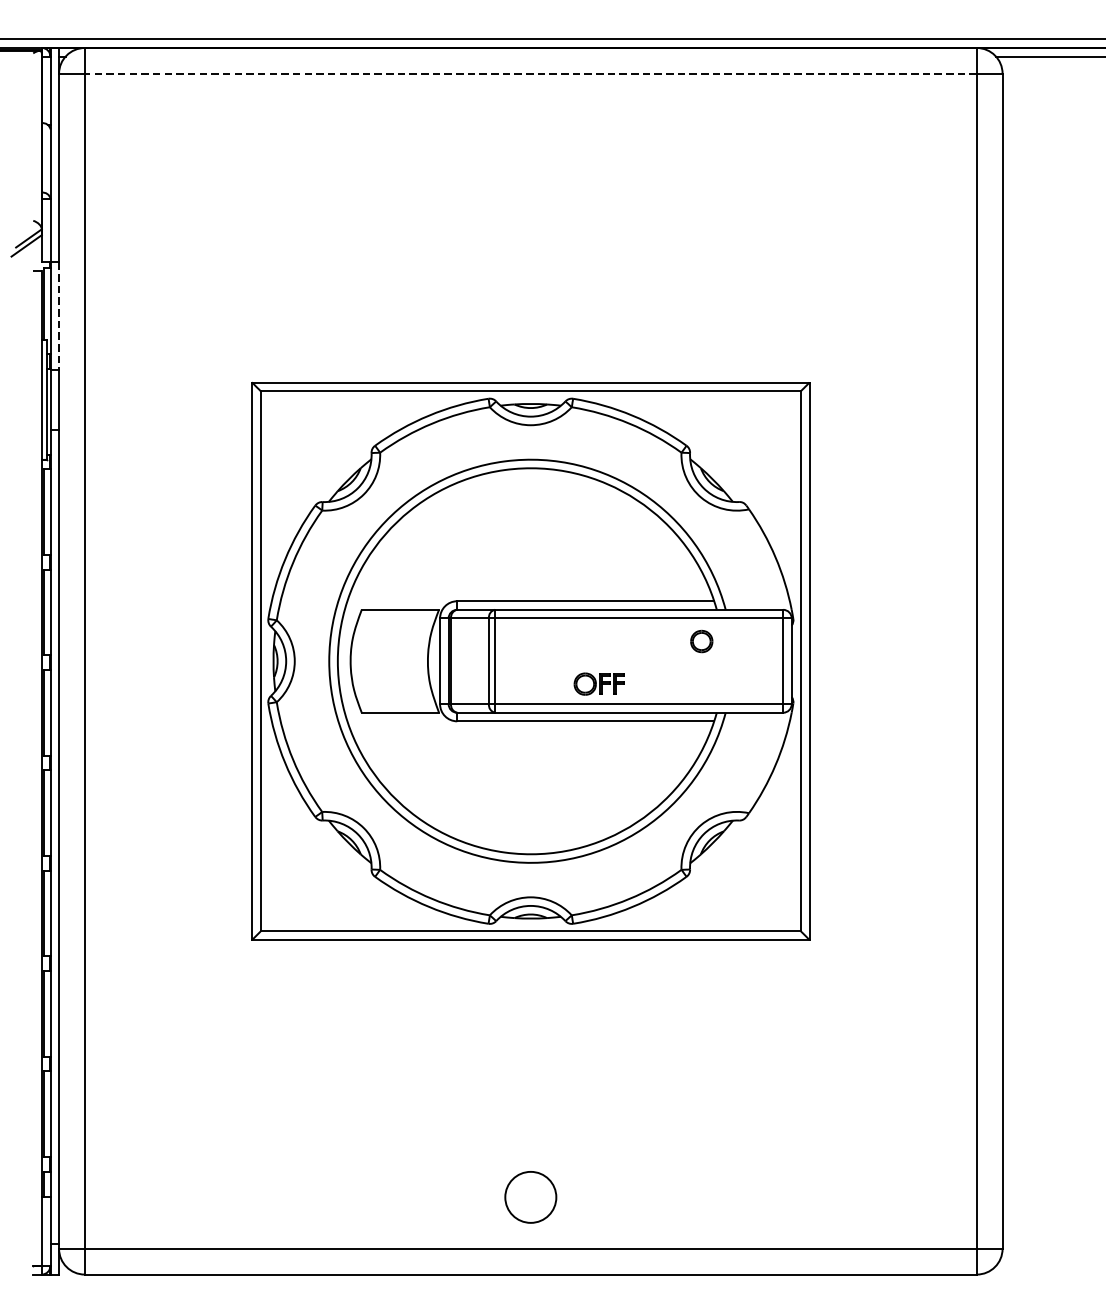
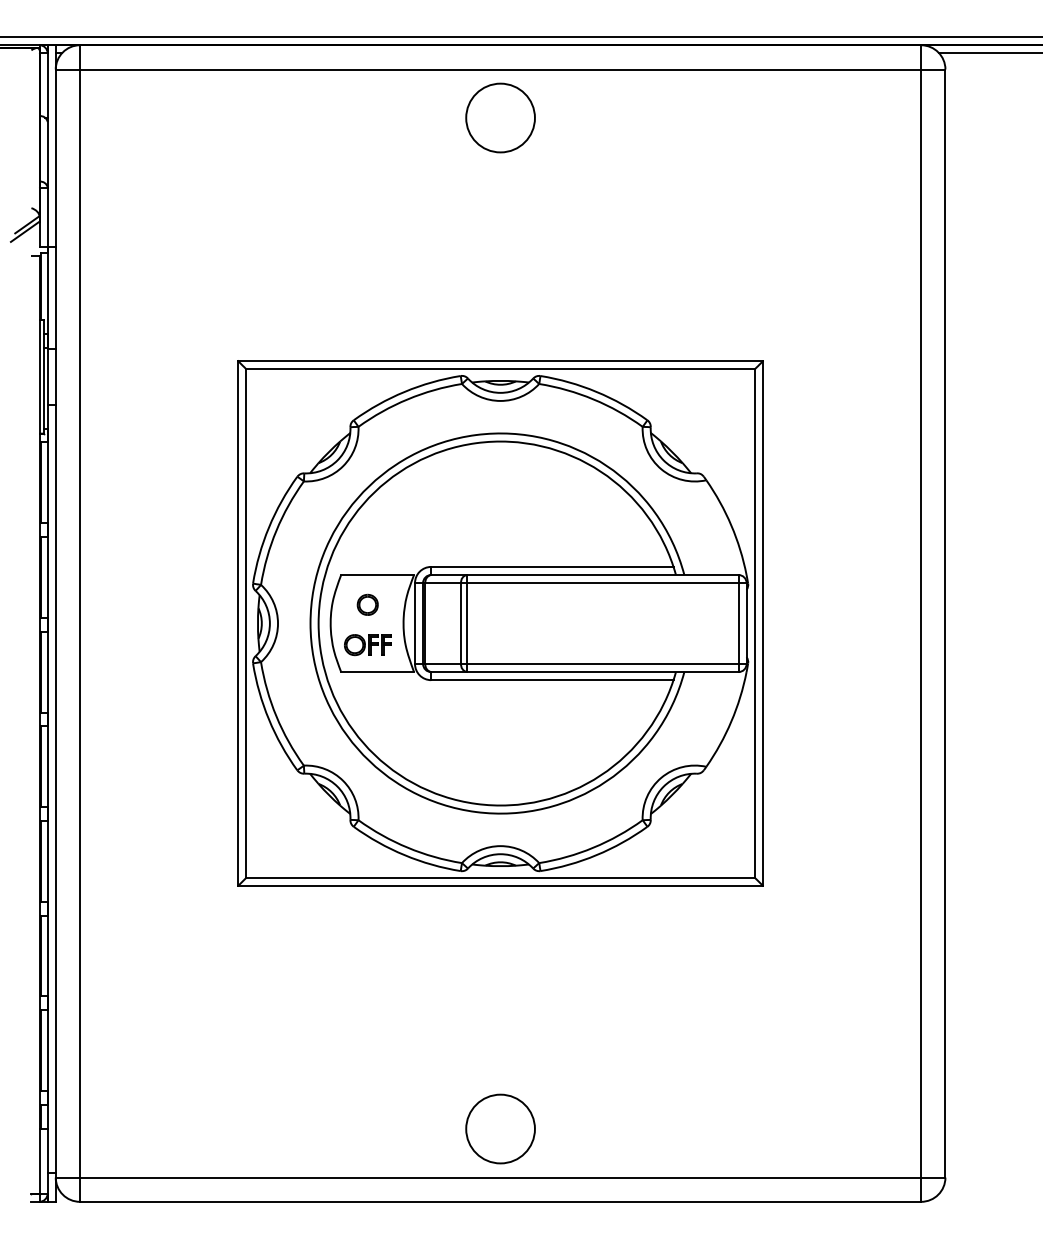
line: (530, 73) -> (500, 69), dashed -> solid
circle: (530, 124) -> (500, 117), added
line: (58, 316) -> (55, 298), dashed -> solid
part: (701, 641) -> (367, 604), moved
part: (598, 684) -> (367, 645), moved
circle: (530, 1196) -> (500, 1128), size x1.43

